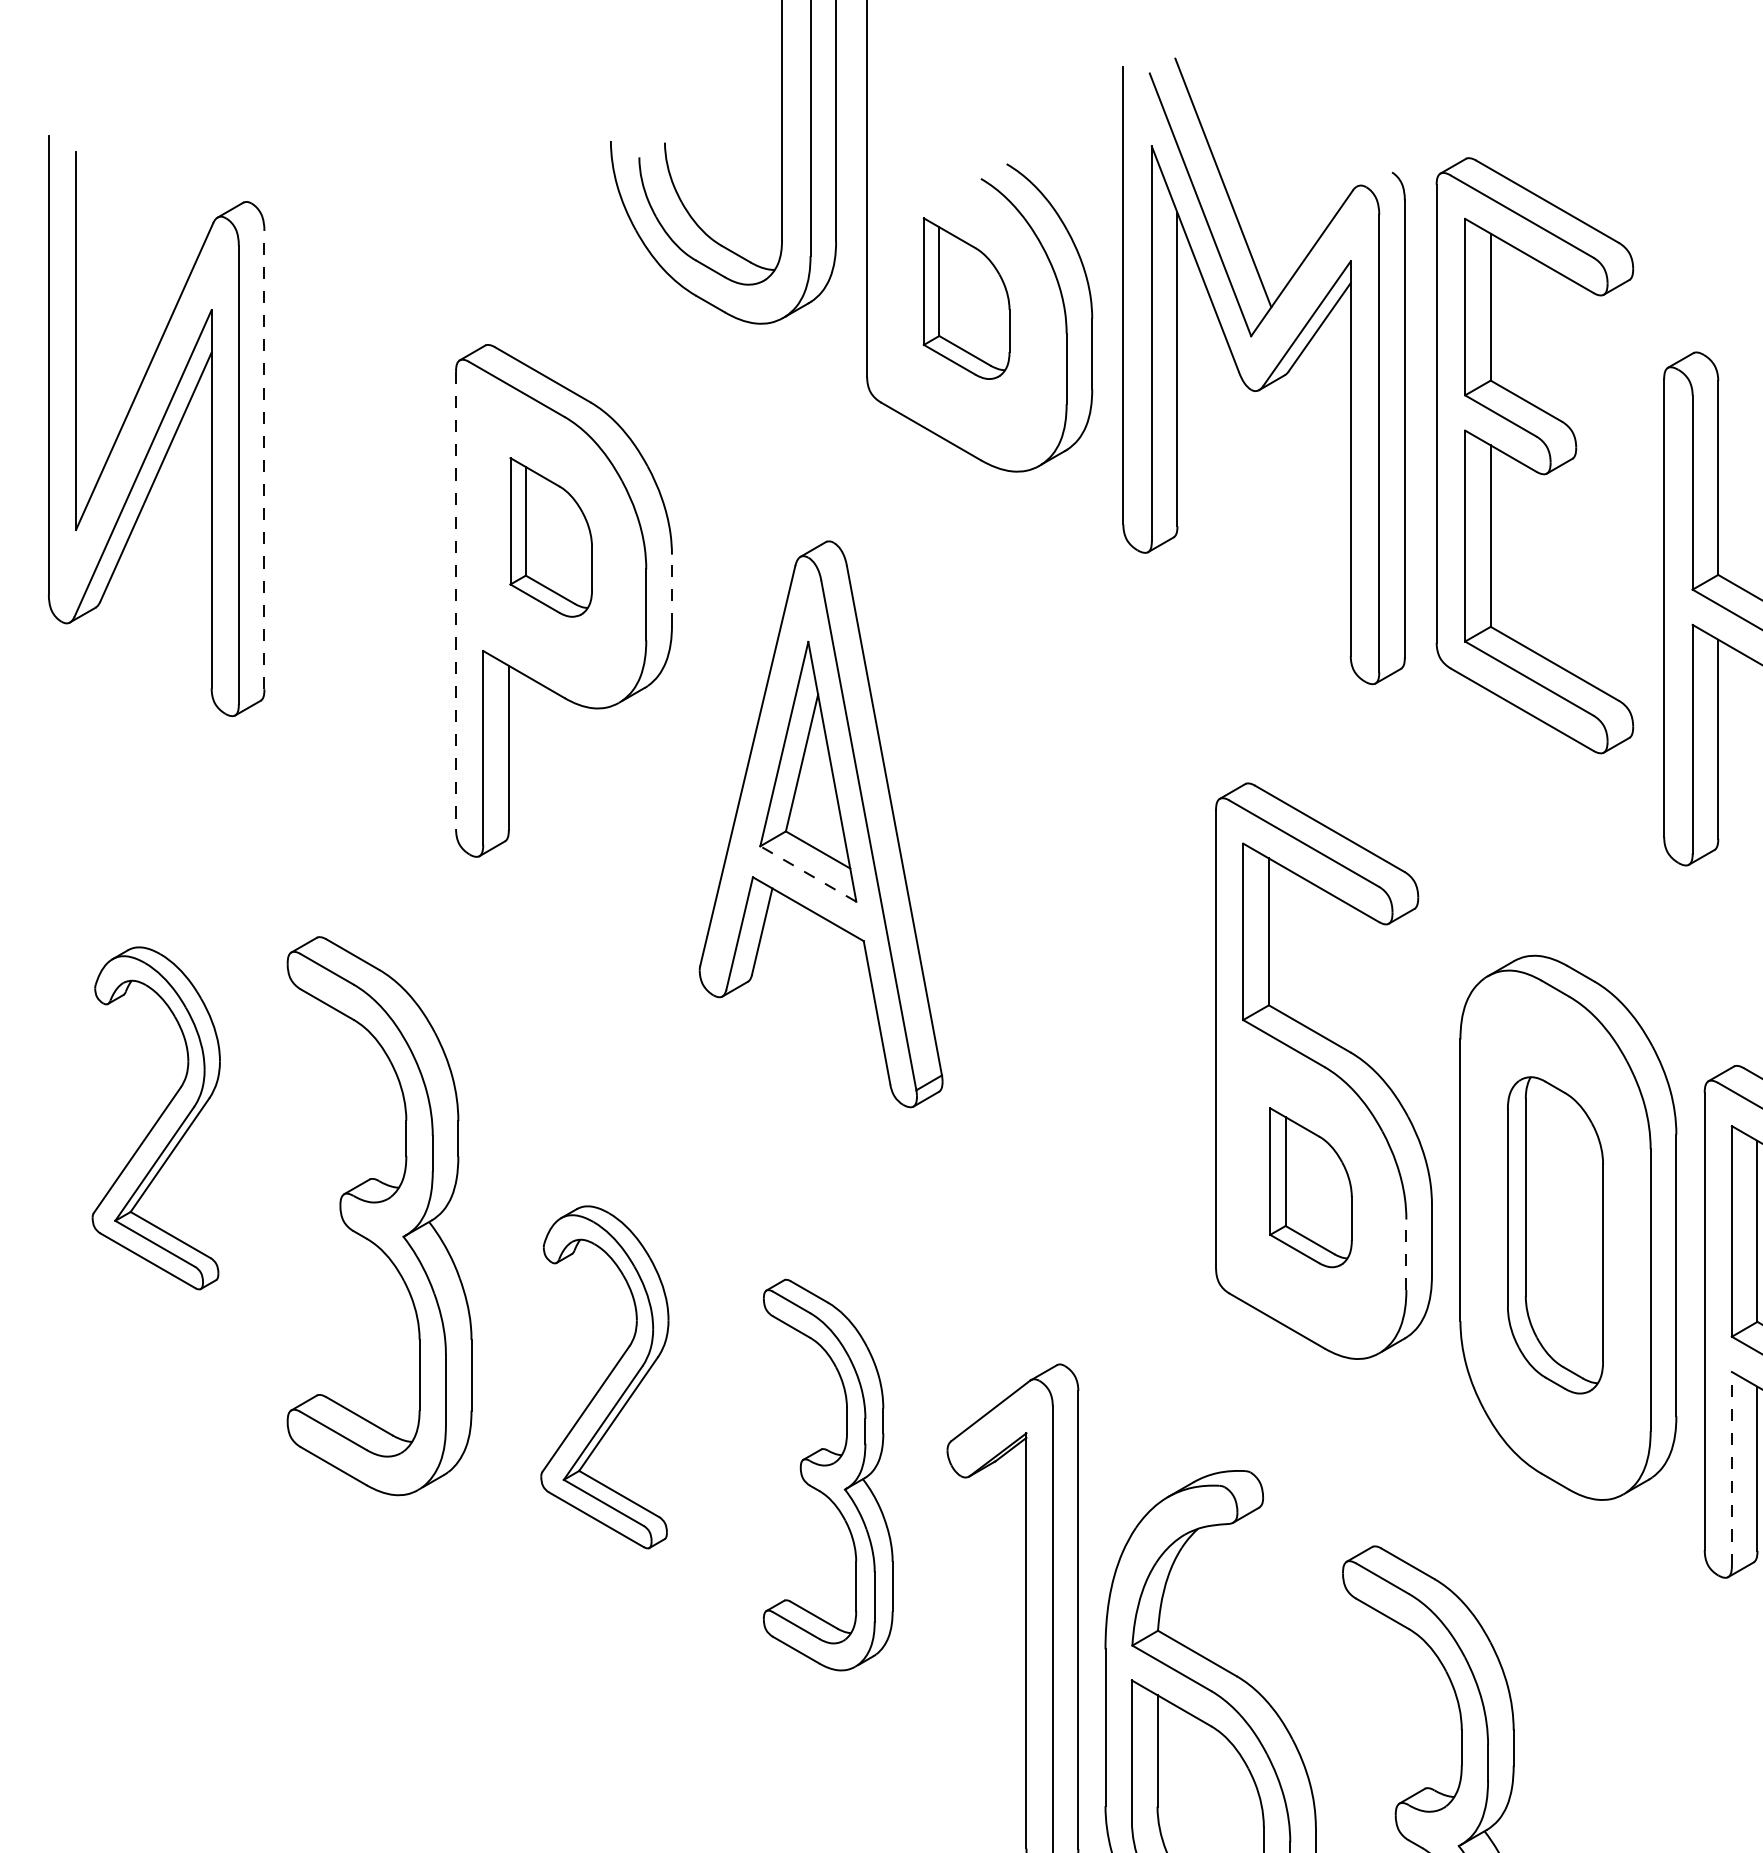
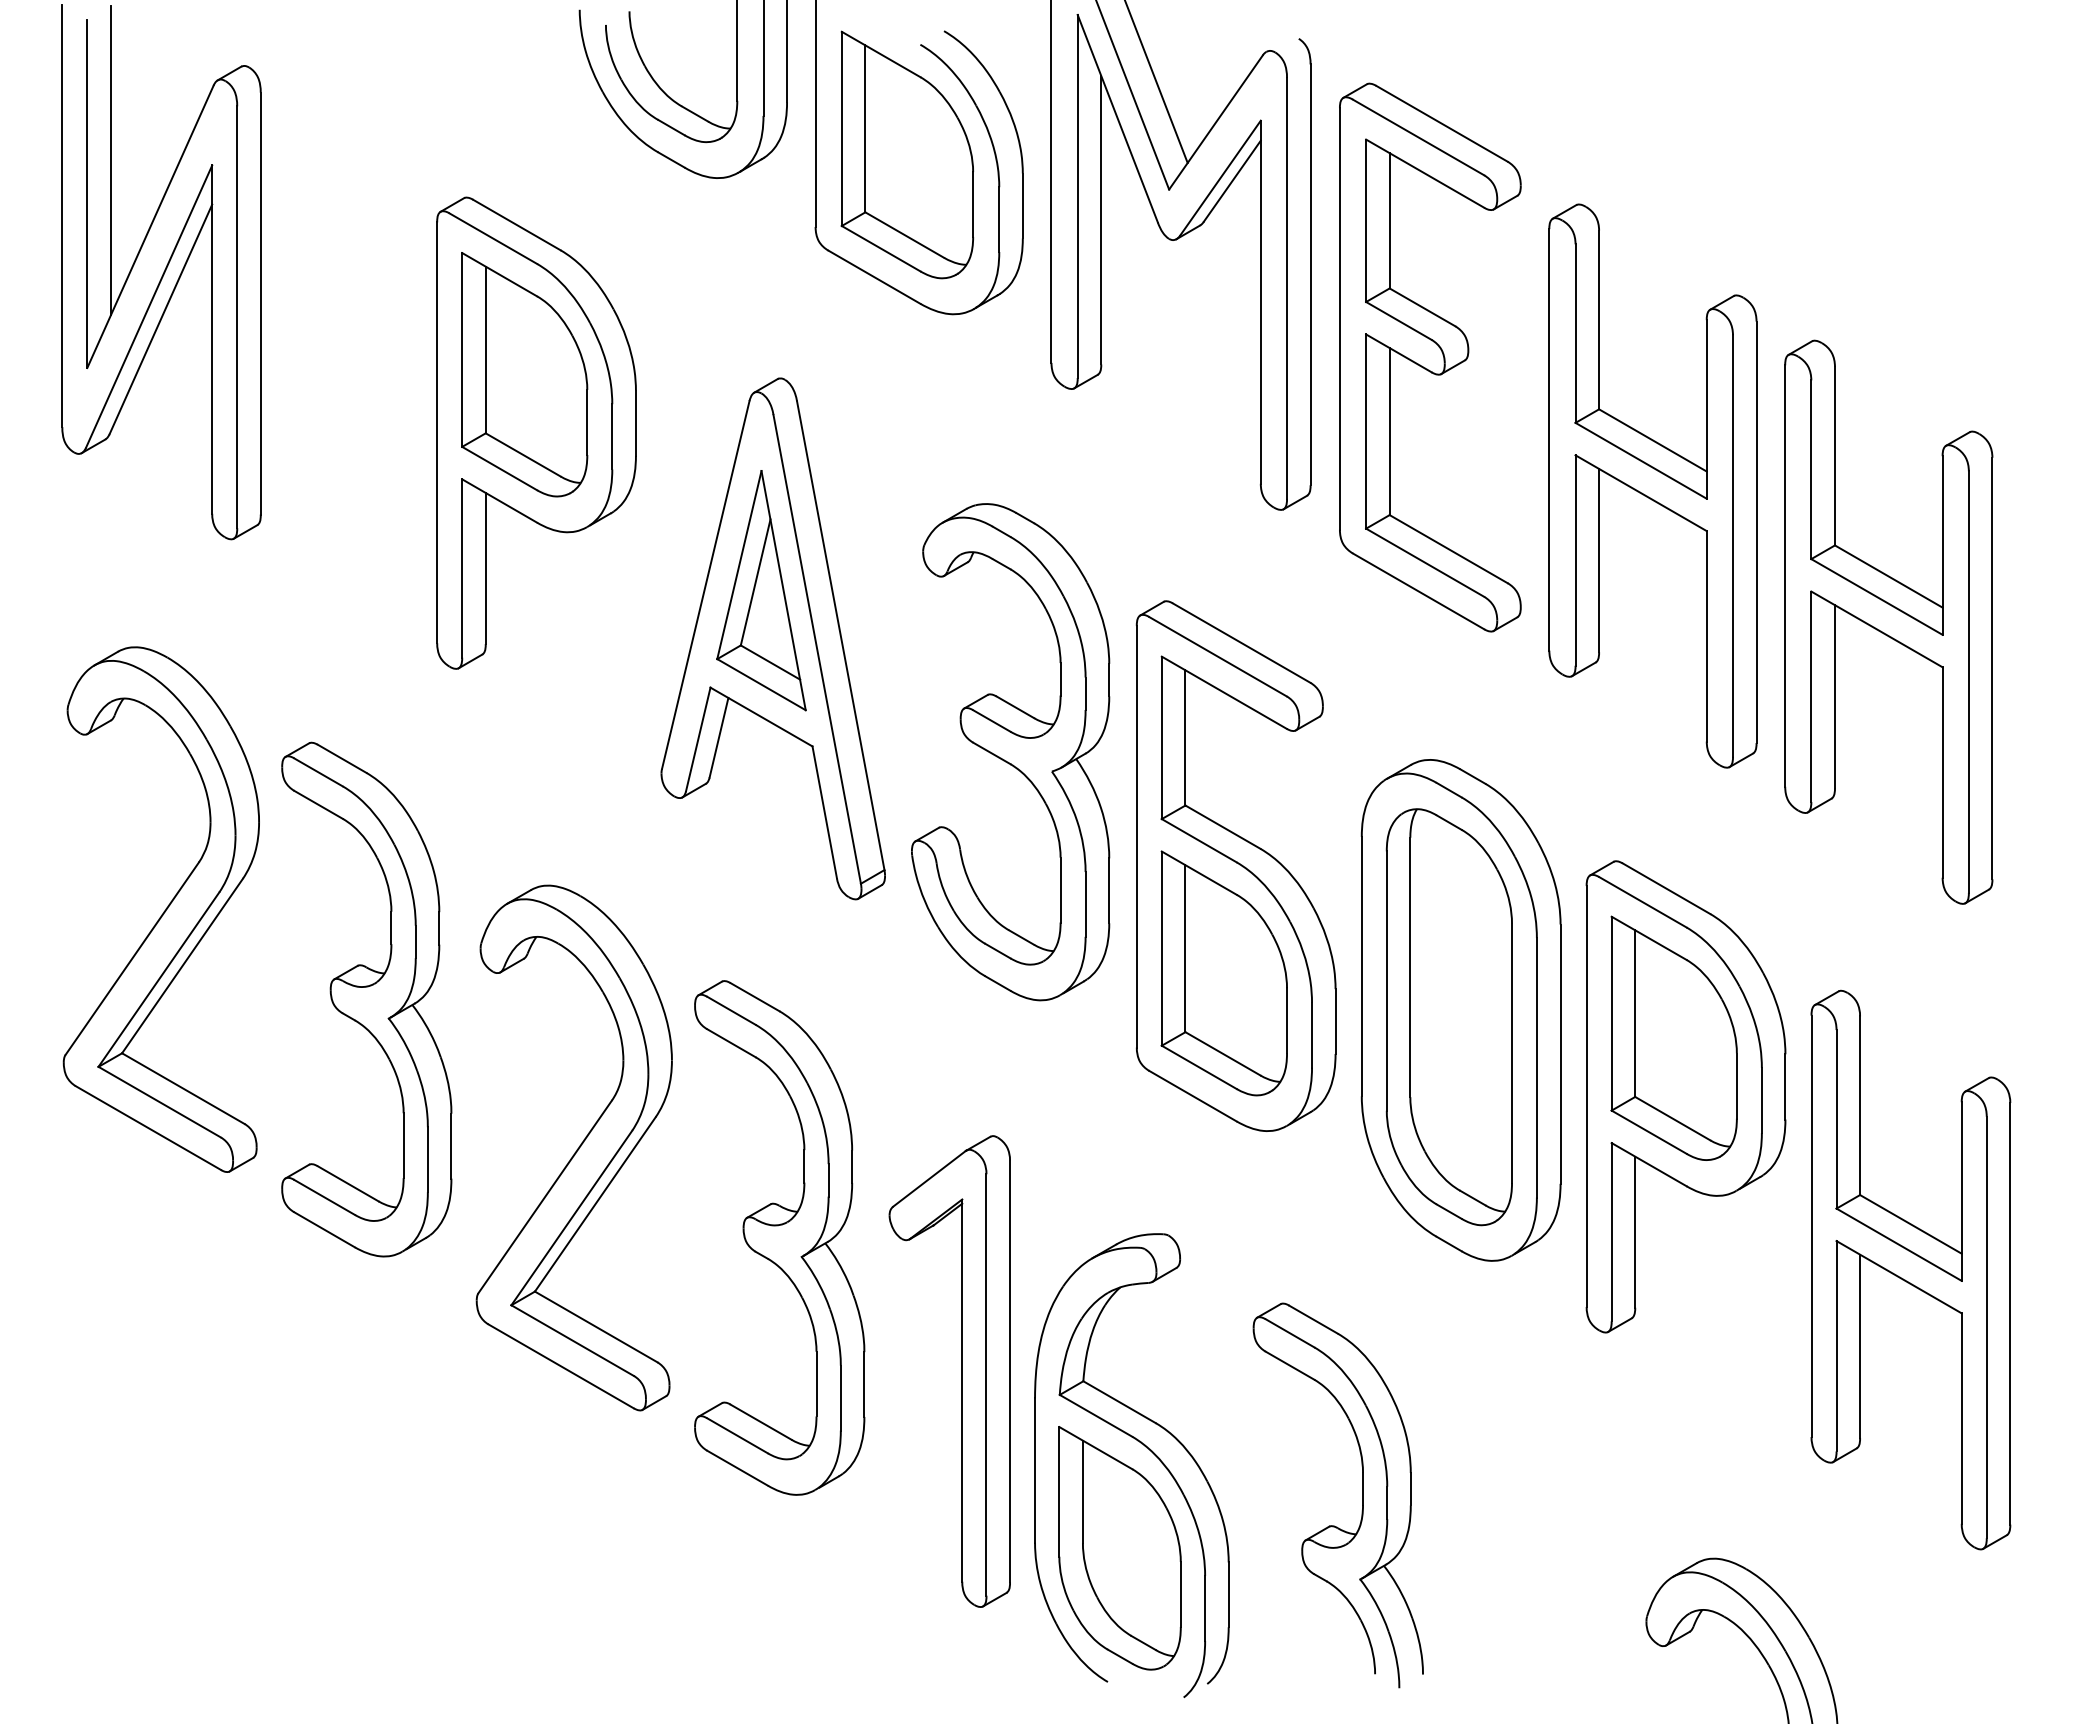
part: (965, 298) -> (906, 154), size x1.67
line: (101, 304) -> (110, 160), added
part: (1535, 455) -> (1430, 357), moved
line: (264, 459) -> (260, 303), dashed -> solid
part: (550, 537) -> (524, 374), size x1.67
line: (671, 590) -> (635, 423), dashed -> solid
line: (456, 601) -> (437, 433), dashed -> solid
line: (808, 873) -> (761, 684), dashed -> solid
part: (1078, 947) -> (1010, 752), added
part: (155, 1118) -> (160, 909), size x1.67
part: (1310, 1187) -> (1223, 973), size x1.67
part: (1554, 1235) -> (1448, 1017), size x1.43
line: (1406, 1254) -> (1312, 1034), dashed -> solid
part: (604, 1376) -> (573, 1147), size x1.67
line: (1731, 1468) -> (1611, 1231), dashed -> solid
part: (827, 1474) -> (779, 1237), size x1.43

